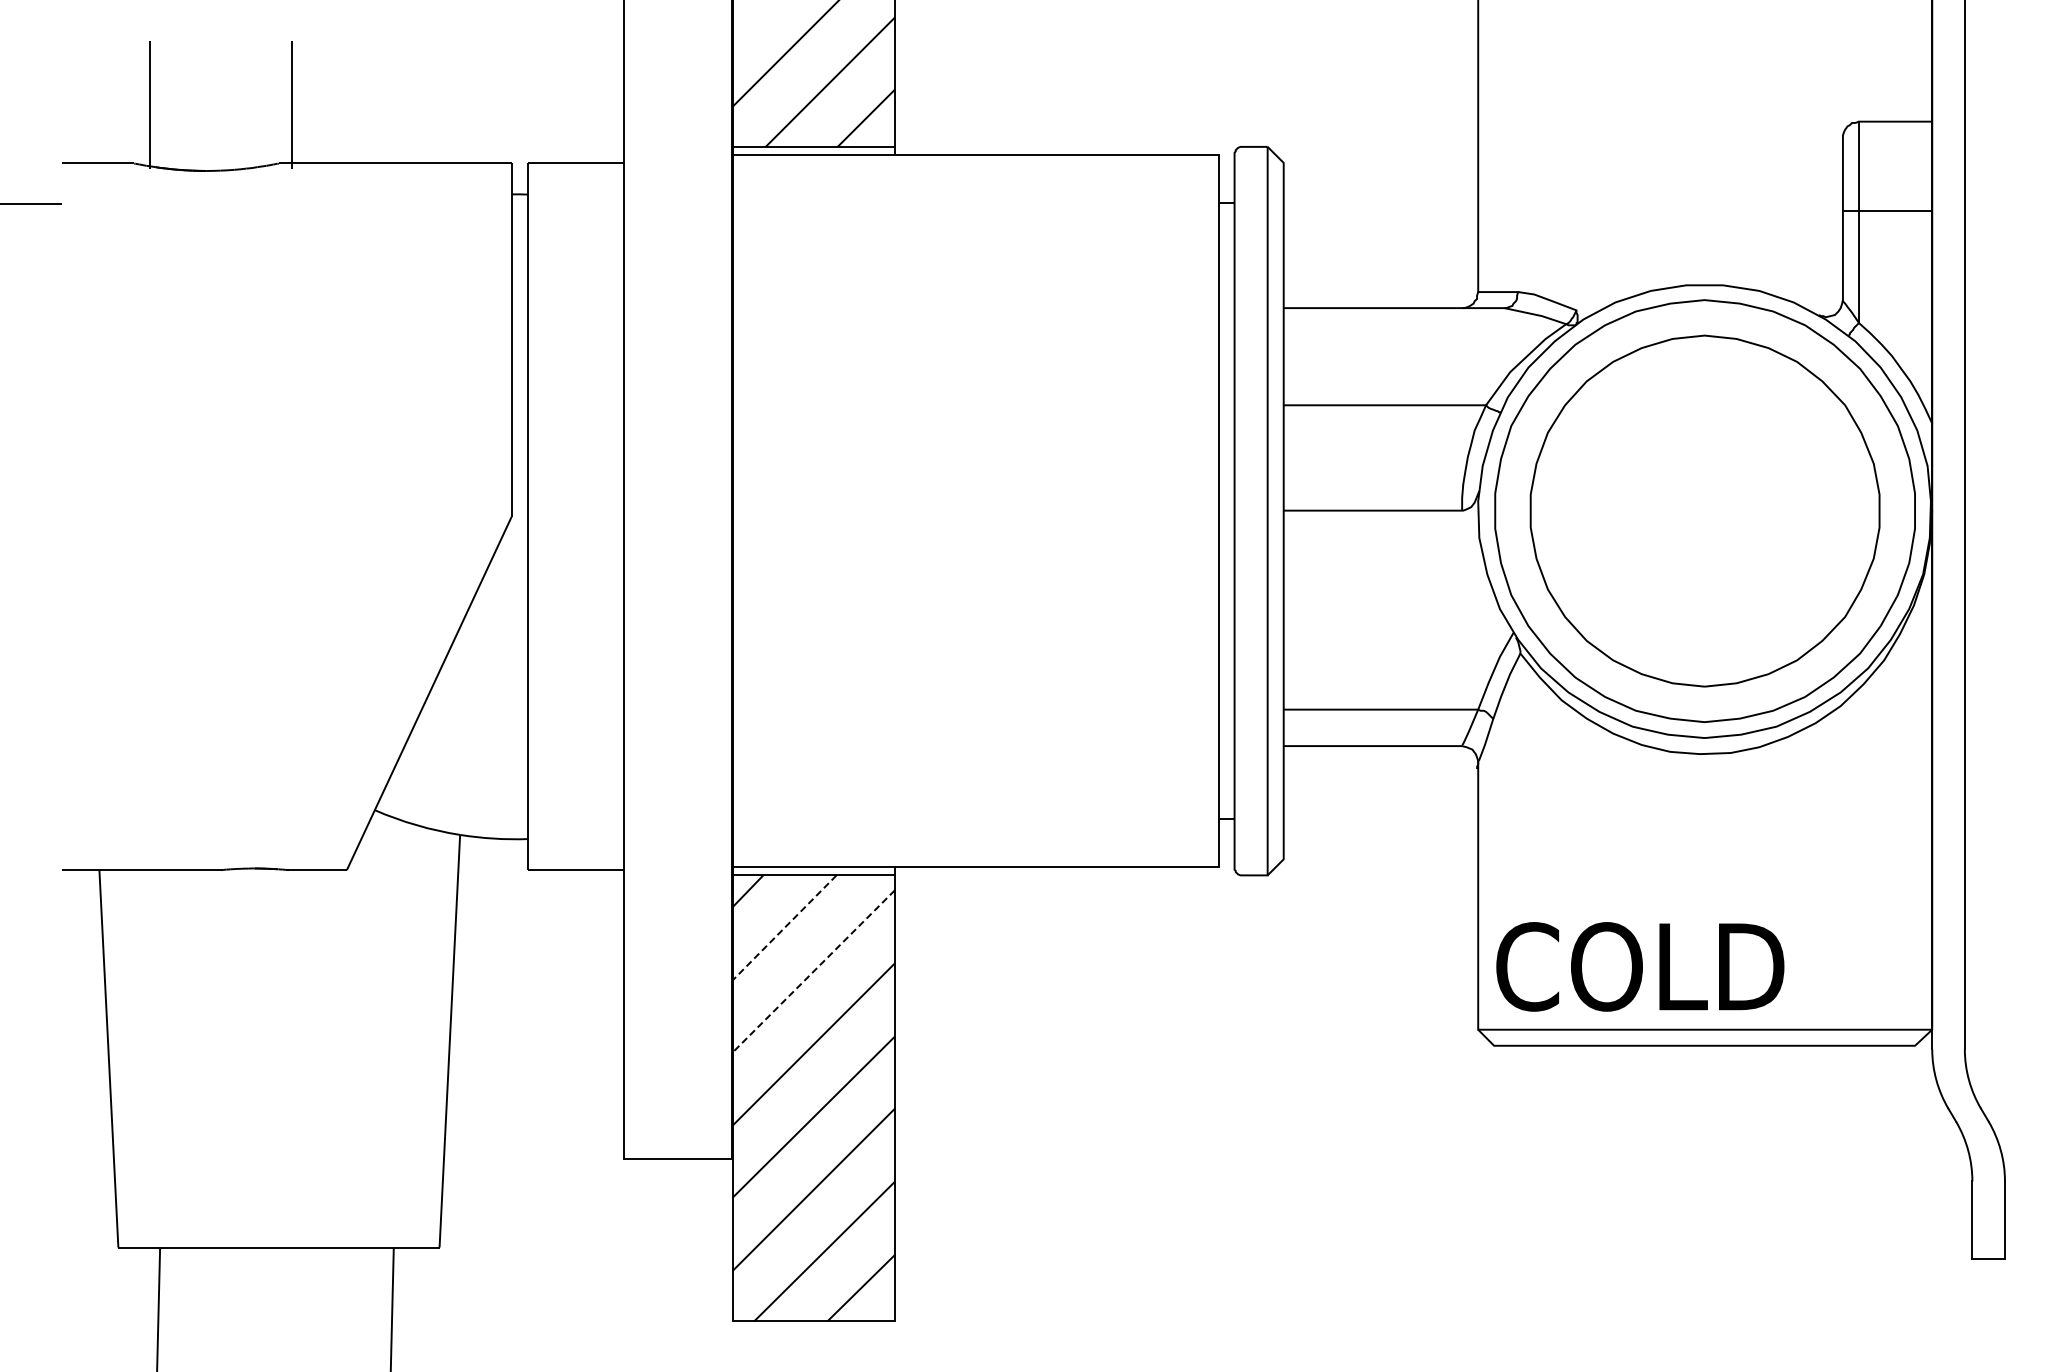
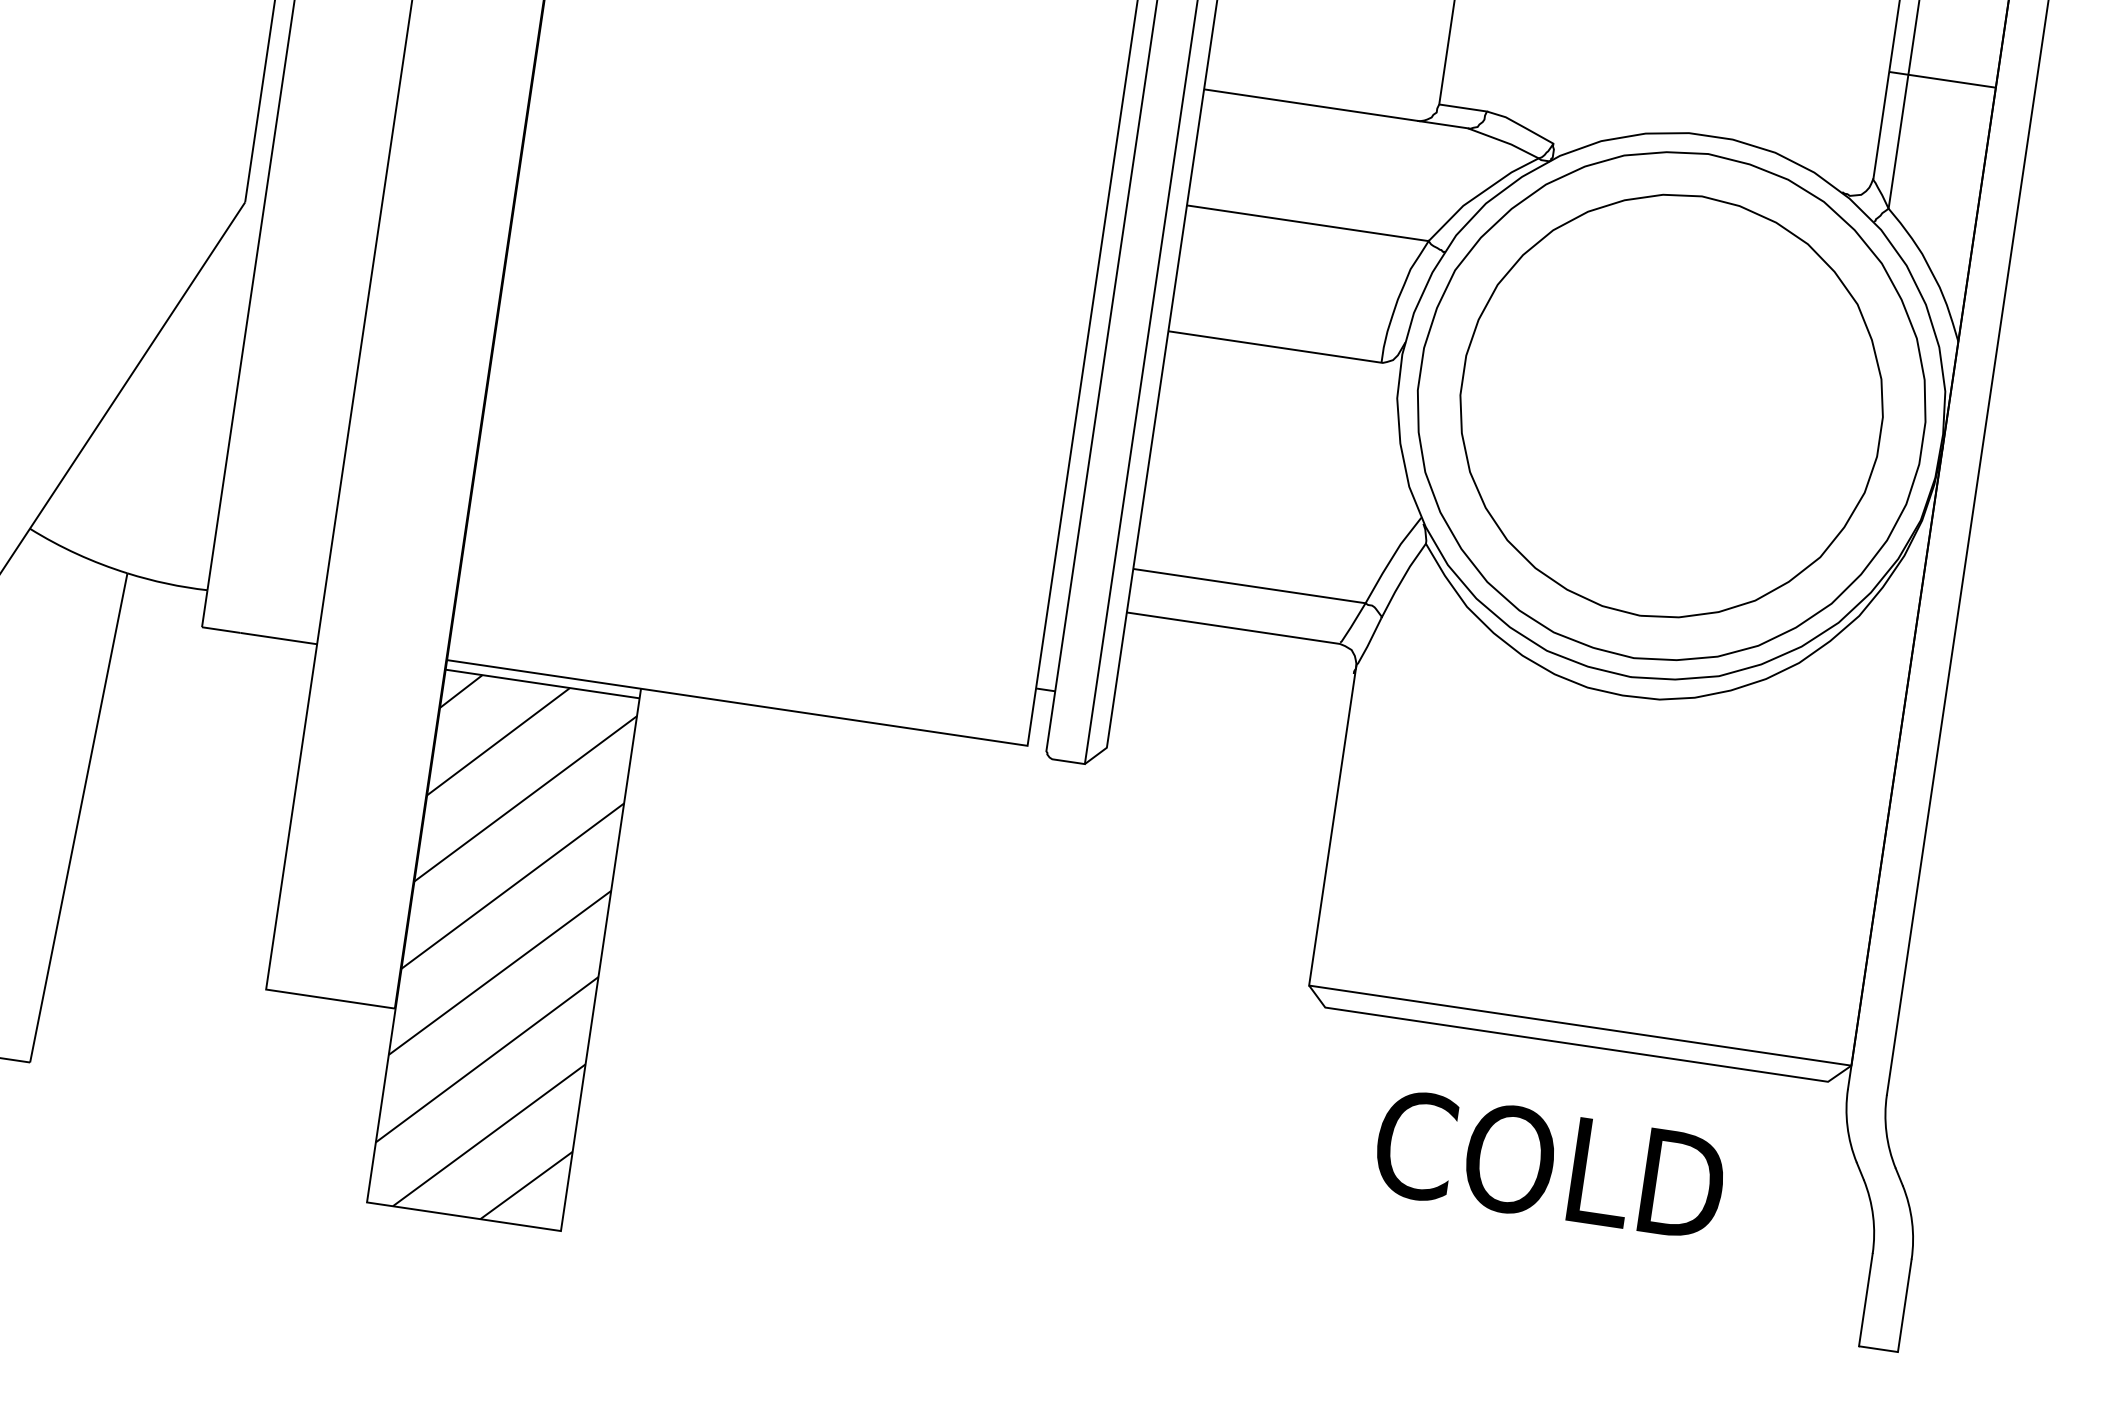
line: (784, 927) -> (498, 741), dashed -> solid
text: (1640, 966) -> (1550, 1164), moved
line: (813, 971) -> (525, 798), dashed -> solid

